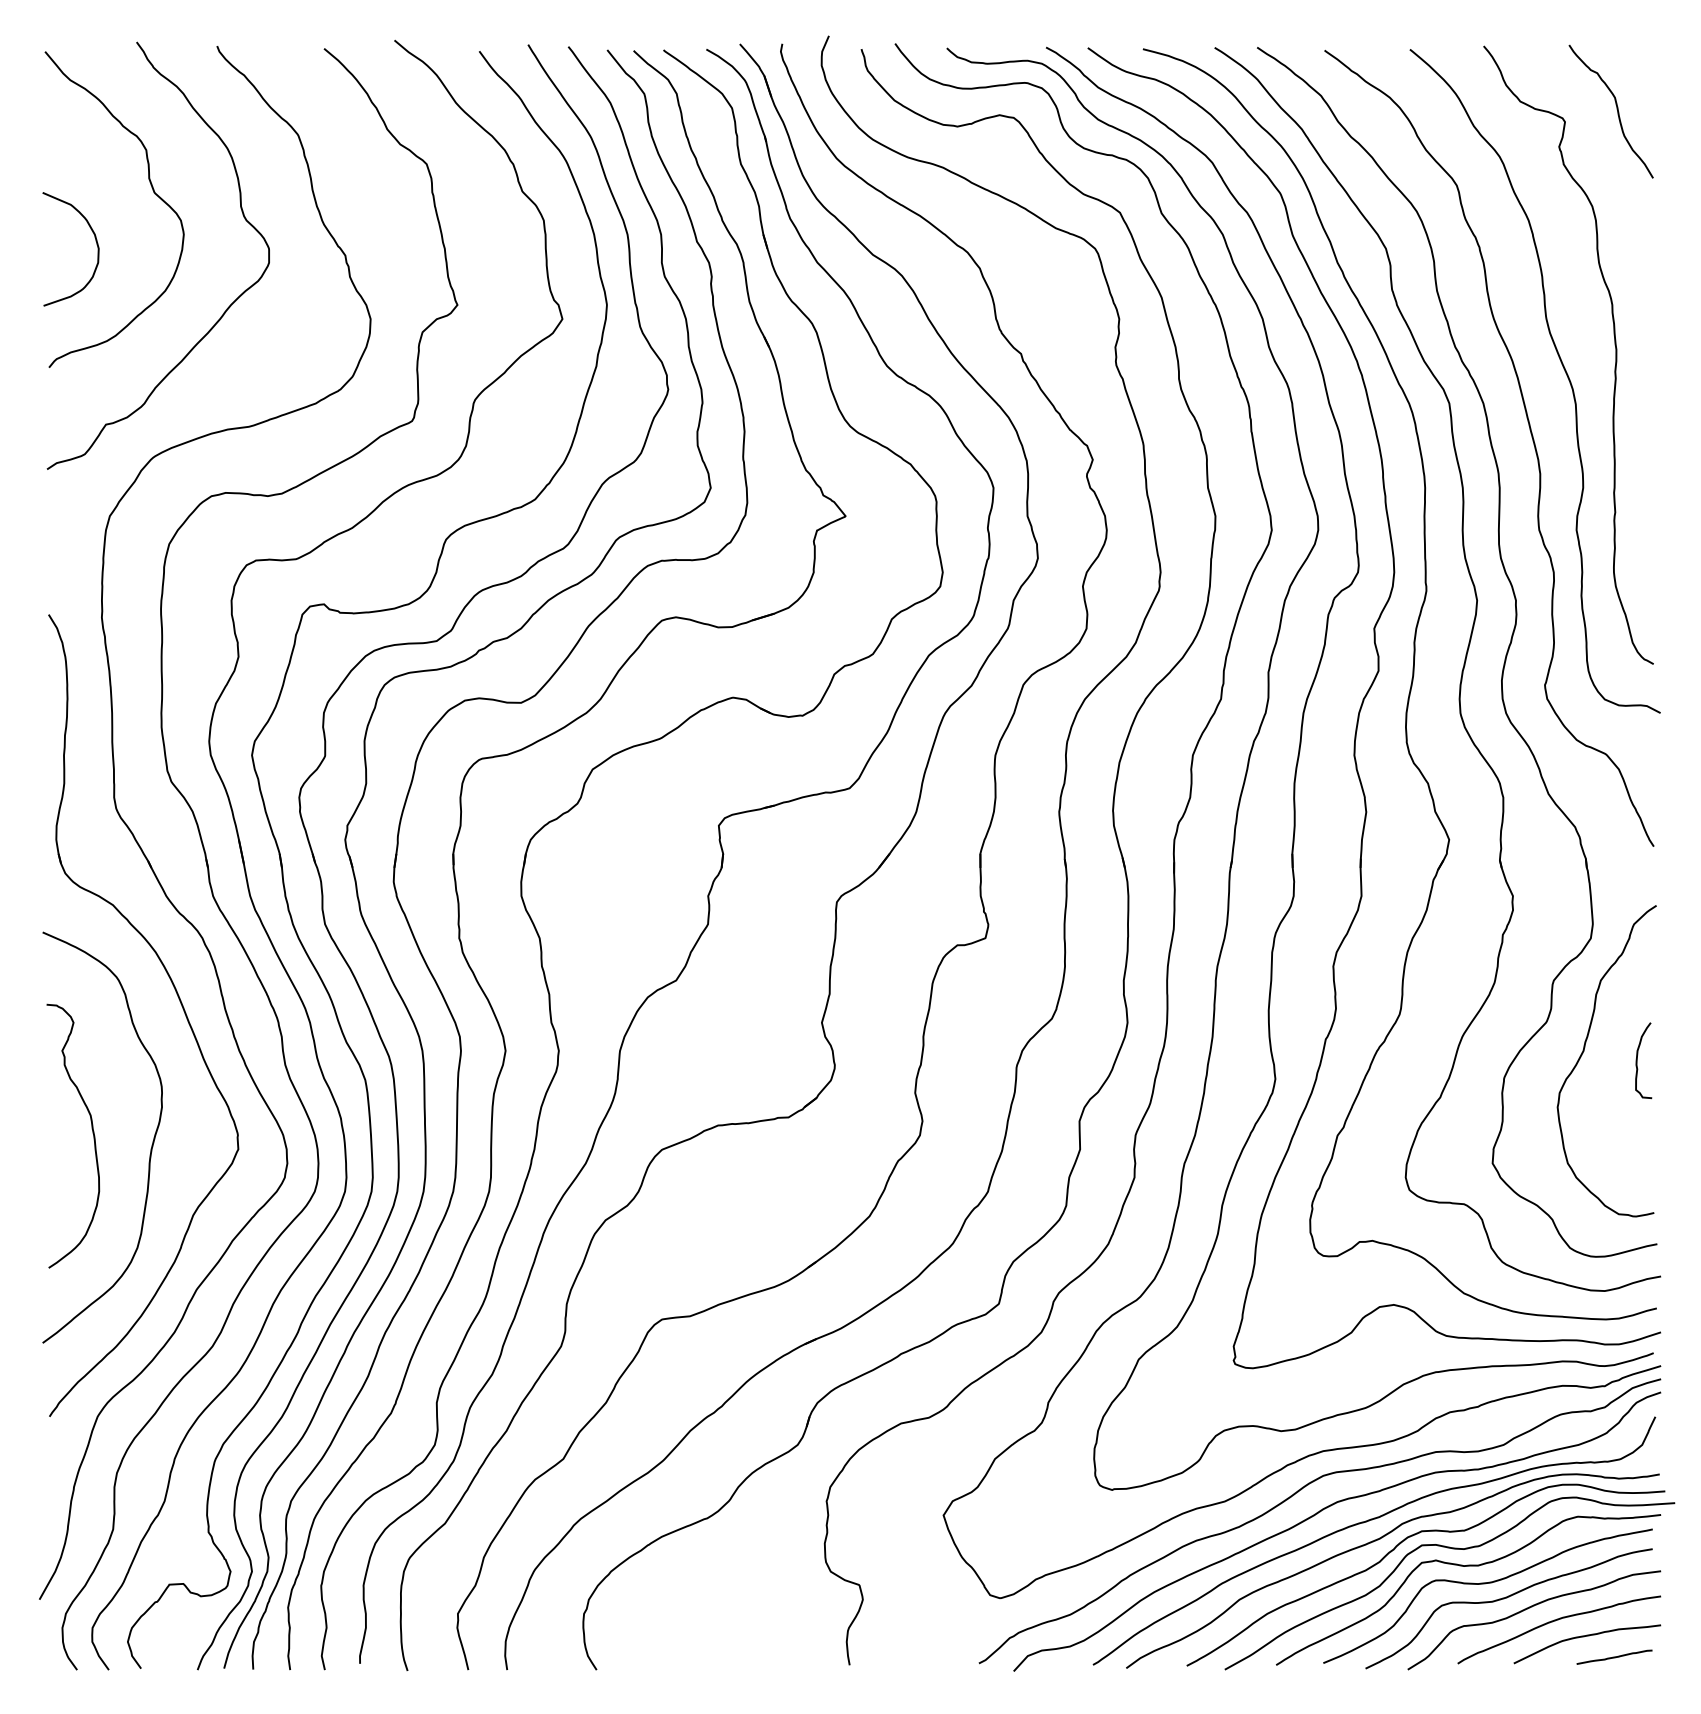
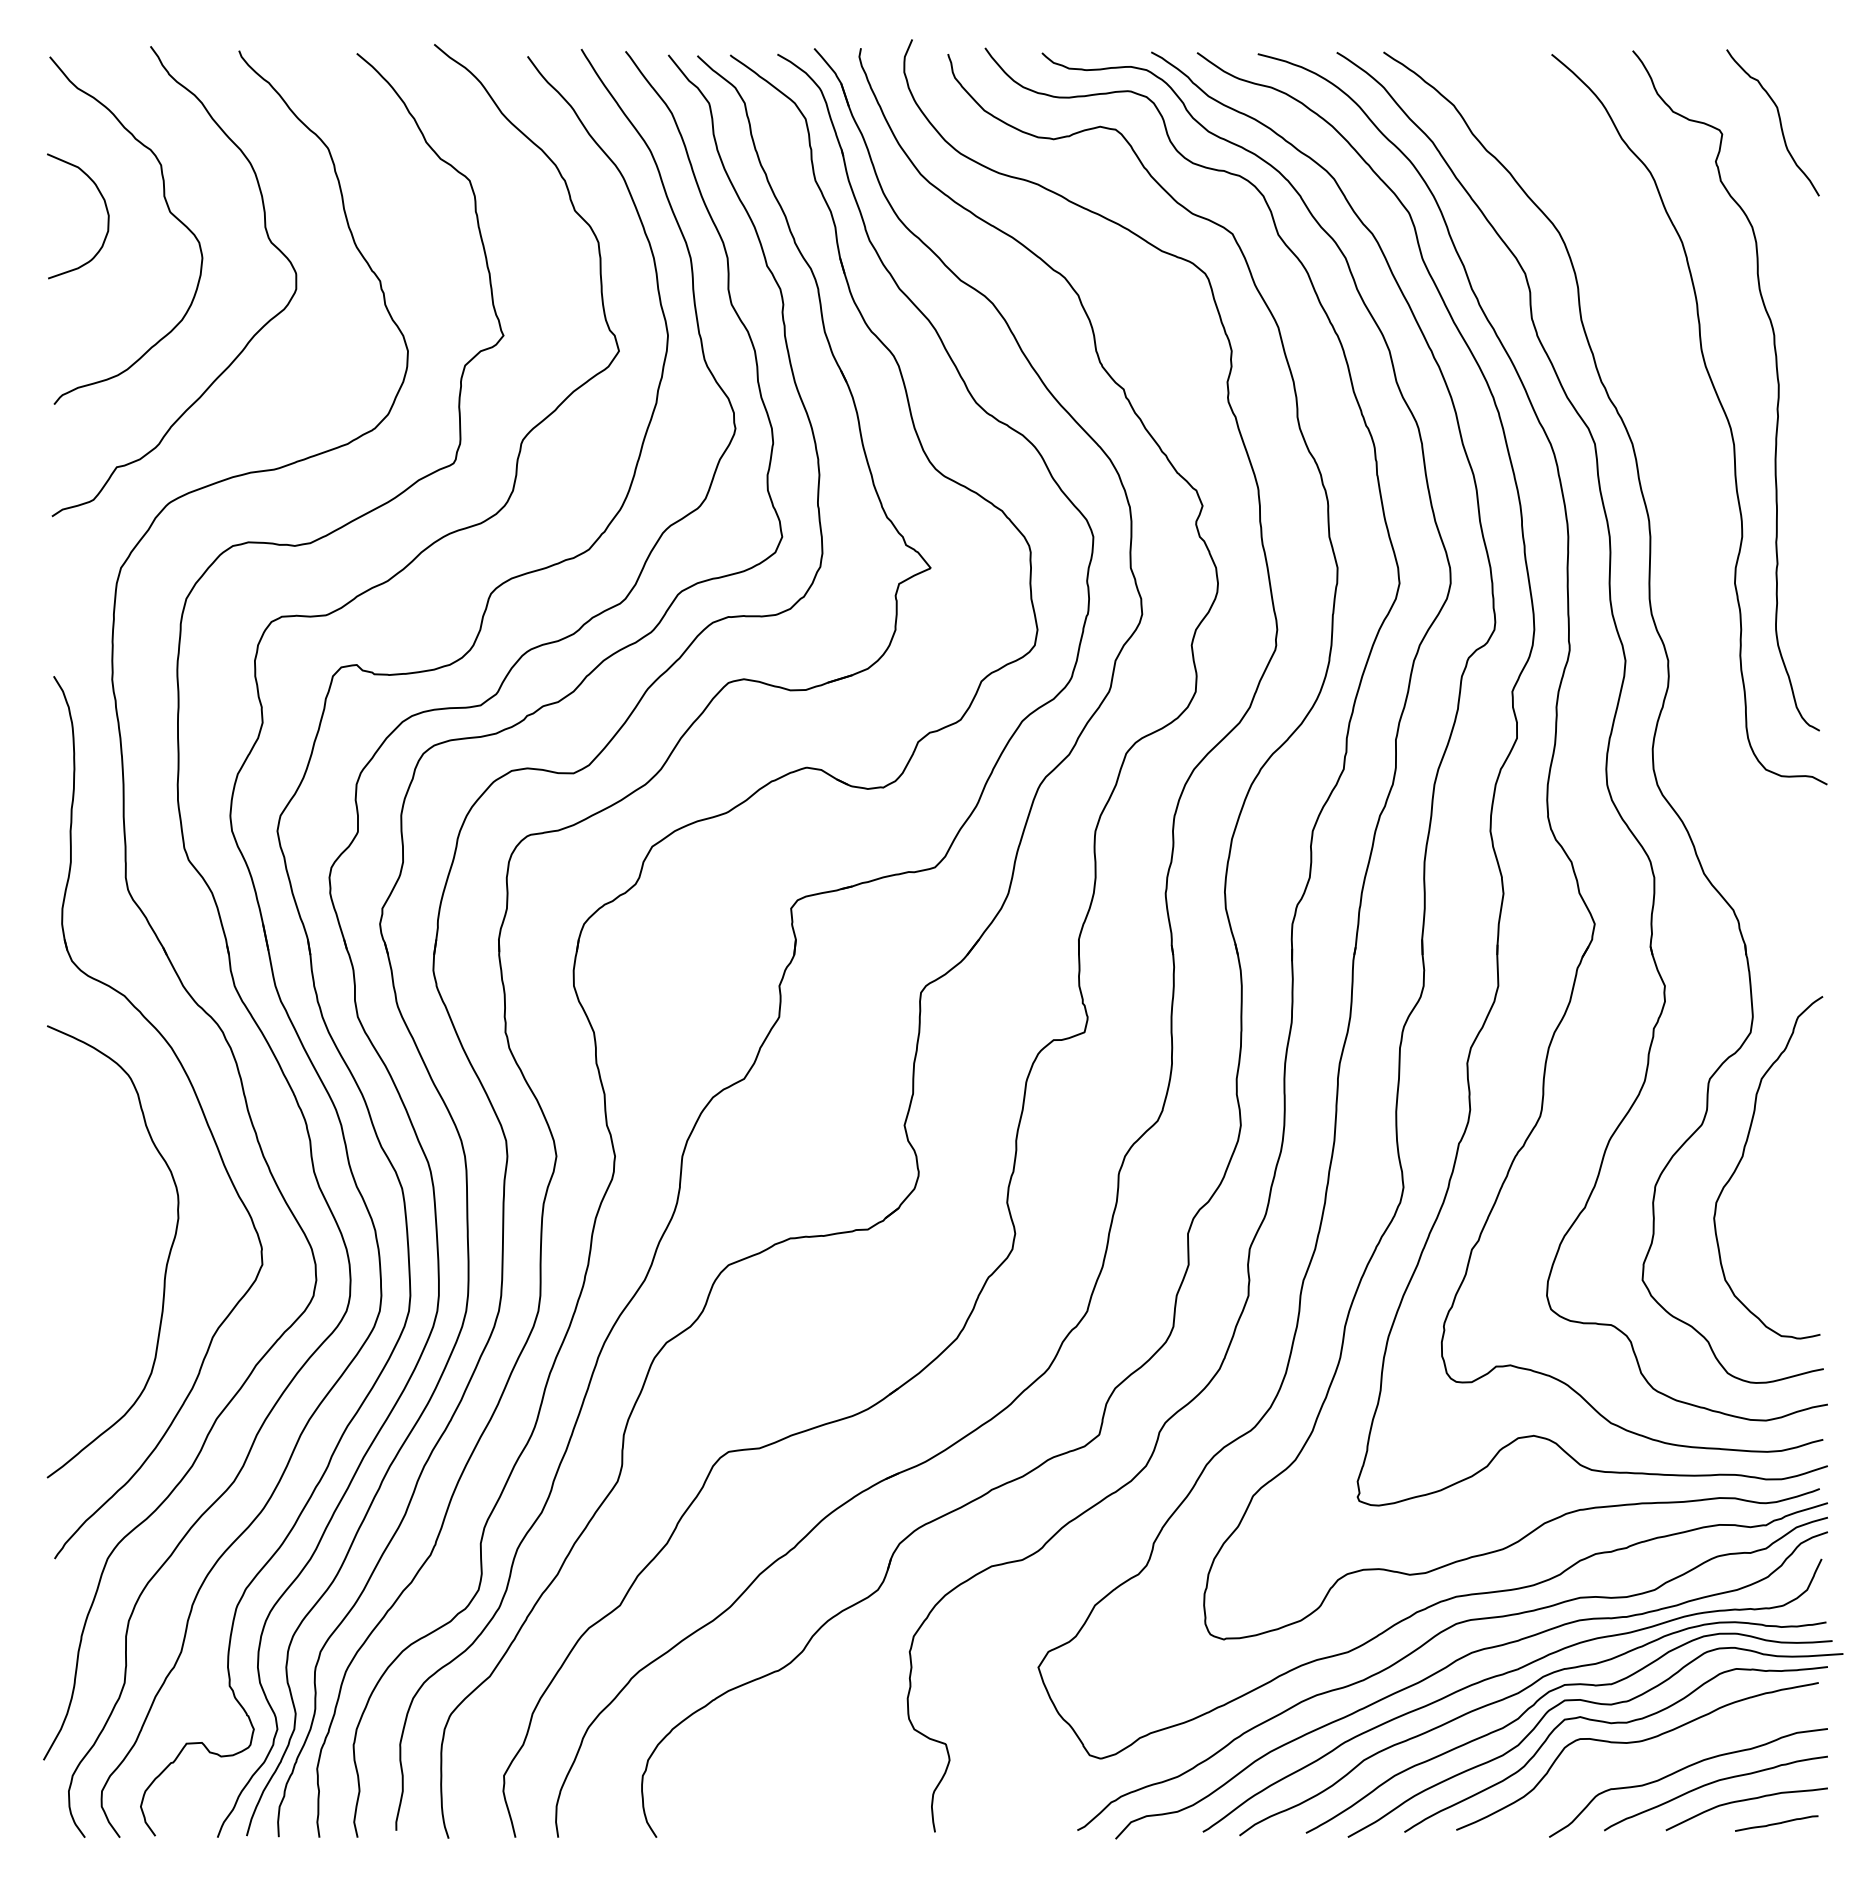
curve: (95, 242) -> (105, 208), moved
curve: (1531, 437) -> (1685, 481), removed
curve: (1637, 1059) -> (1802, 1165), removed
curve: (92, 1131) -> (101, 1244), removed
curve: (1505, 1599) -> (1656, 1759), removed

